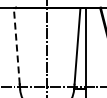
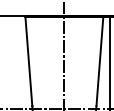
line: (16, 45) -> (28, 60), dashed -> solid

